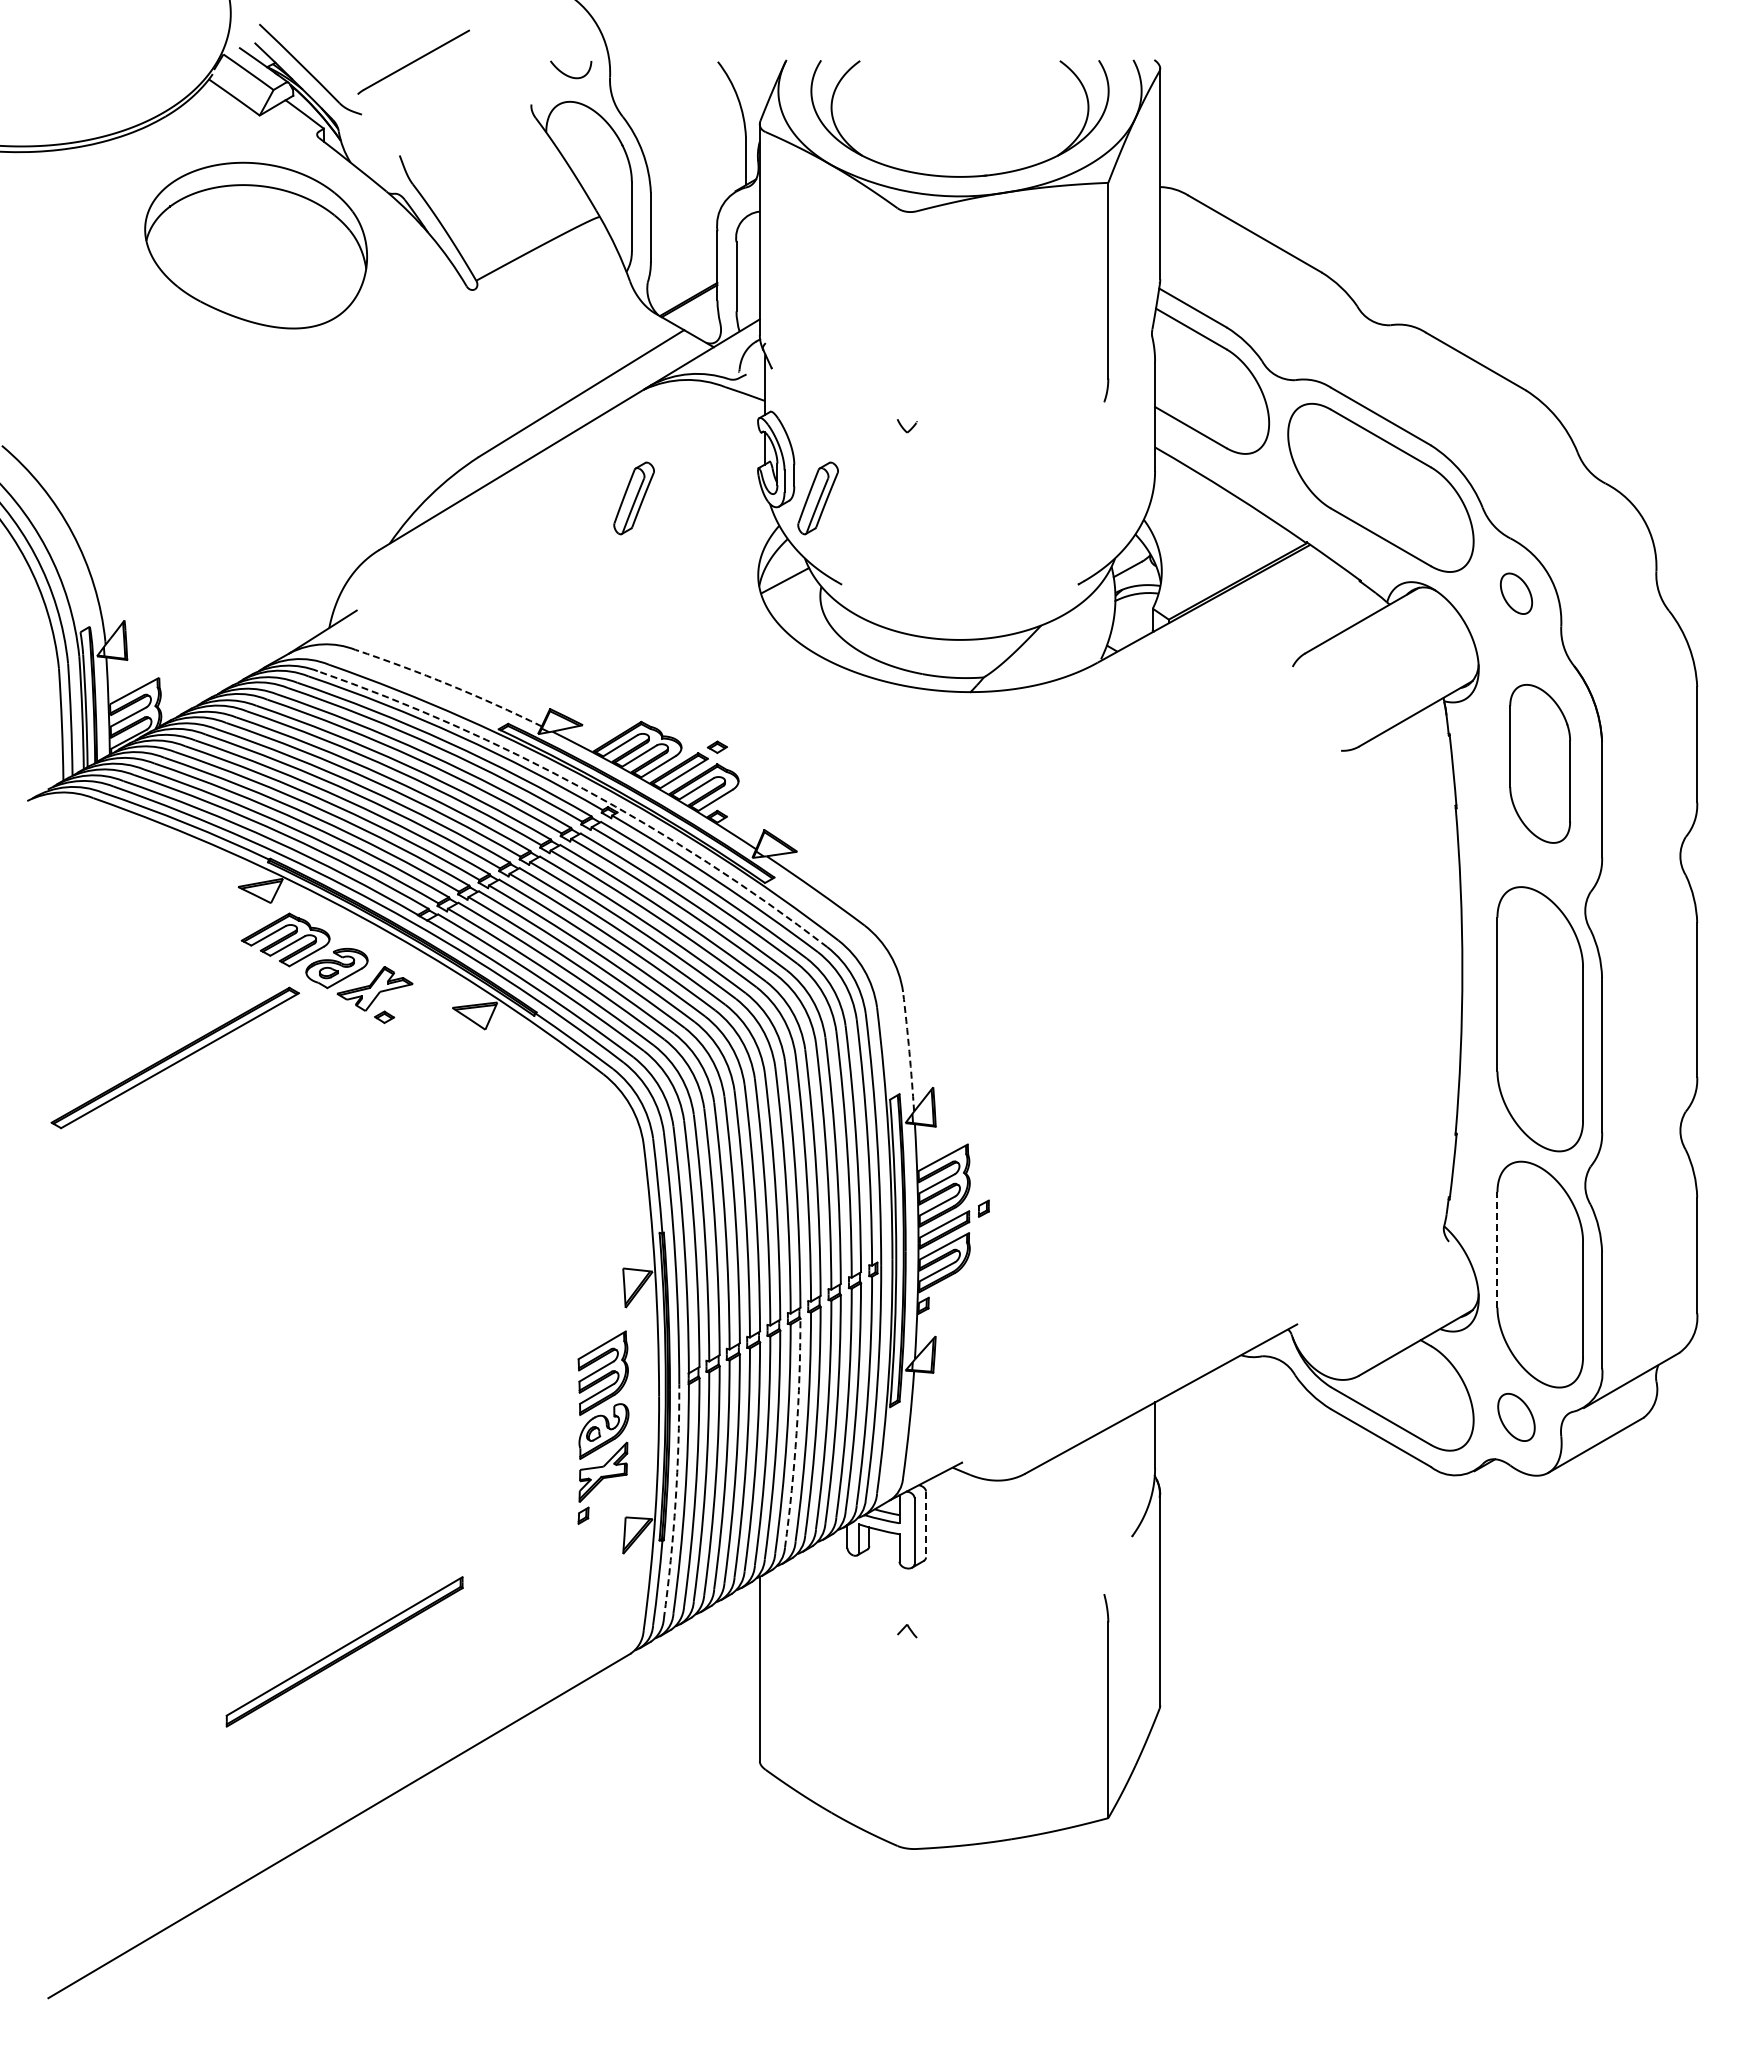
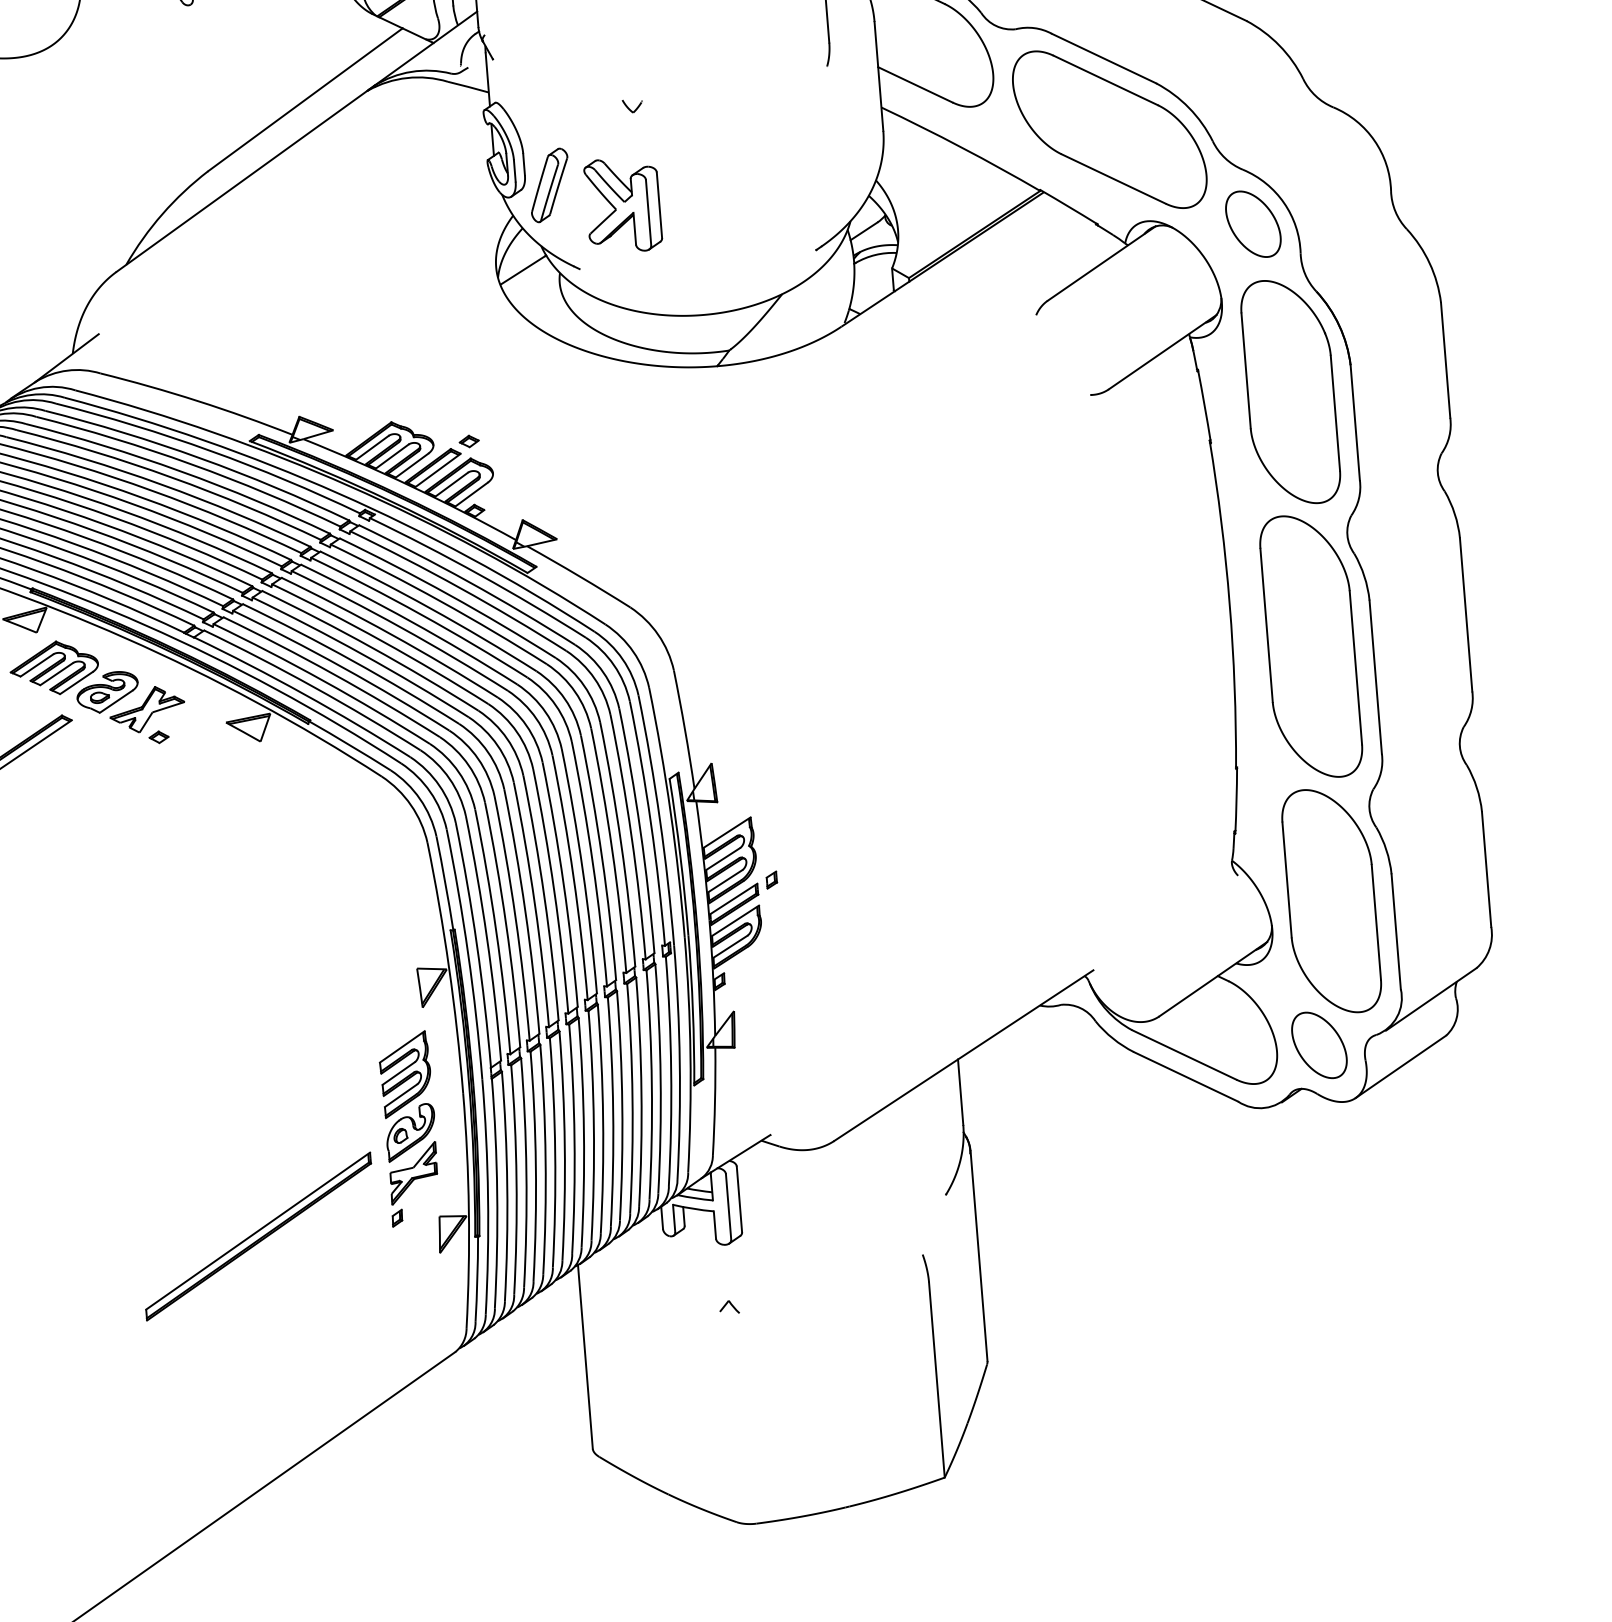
part: (633, 498) -> (365, 200), removed
part: (889, 524) -> (622, 205), added
part: (1516, 593) -> (1253, 224), size x1.67
arc: (449, 685) -> (197, 401), dashed -> solid
part: (1539, 763) -> (1289, 391), size x1.43
arc: (583, 788) -> (339, 493), dashed -> solid
arc: (909, 1051) -> (685, 729), dashed -> solid
line: (1497, 1249) -> (1287, 879), dashed -> solid
part: (1516, 1417) -> (1319, 1045), size x1.43
arc: (796, 1433) -> (603, 1119), dashed -> solid
arc: (675, 1501) -> (487, 1196), dashed -> solid
line: (925, 1524) -> (738, 1199), dashed -> solid
part: (344, 1651) -> (258, 1236), moved

